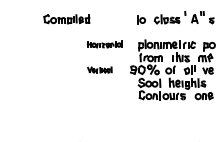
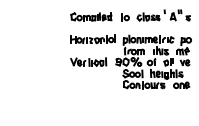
part: (66, 19) -> (91, 17), moved
part: (104, 44) -> (92, 39), size x1.43
part: (99, 69) -> (88, 61), size x1.67

